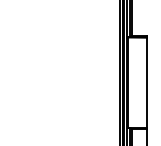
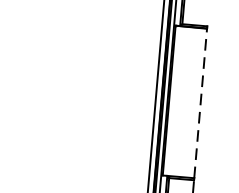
line: (146, 82) -> (200, 102), solid -> dashed

